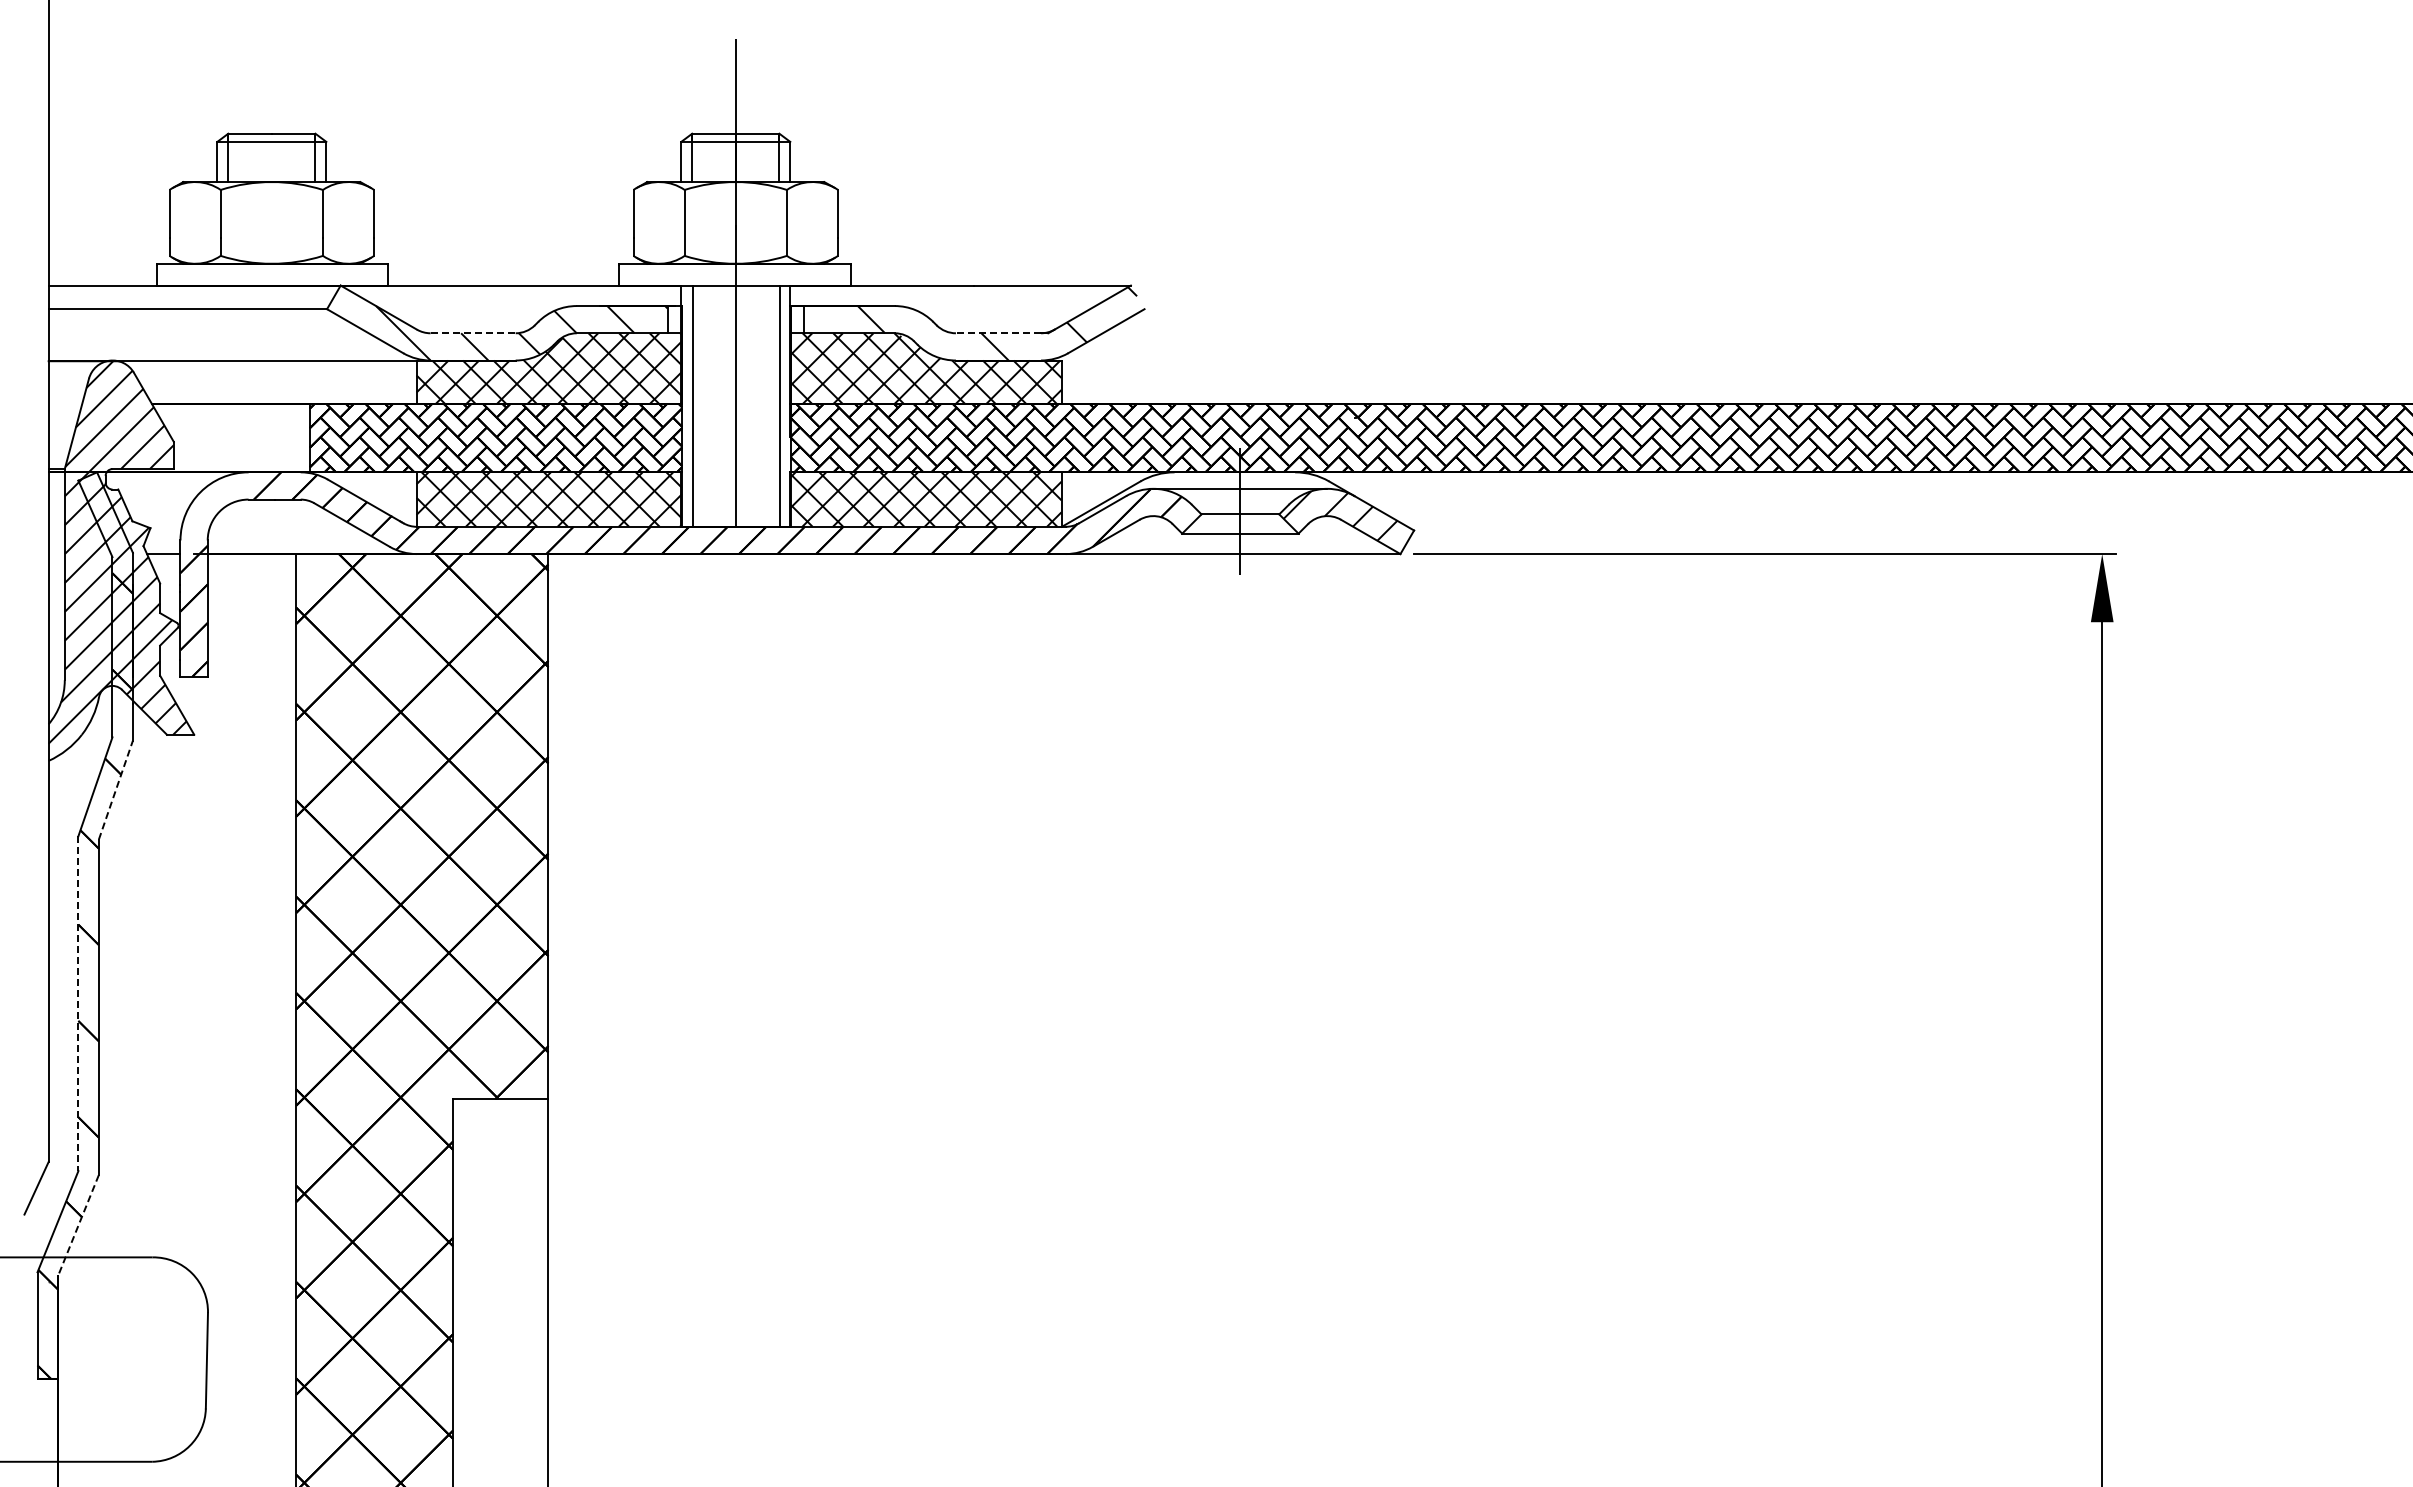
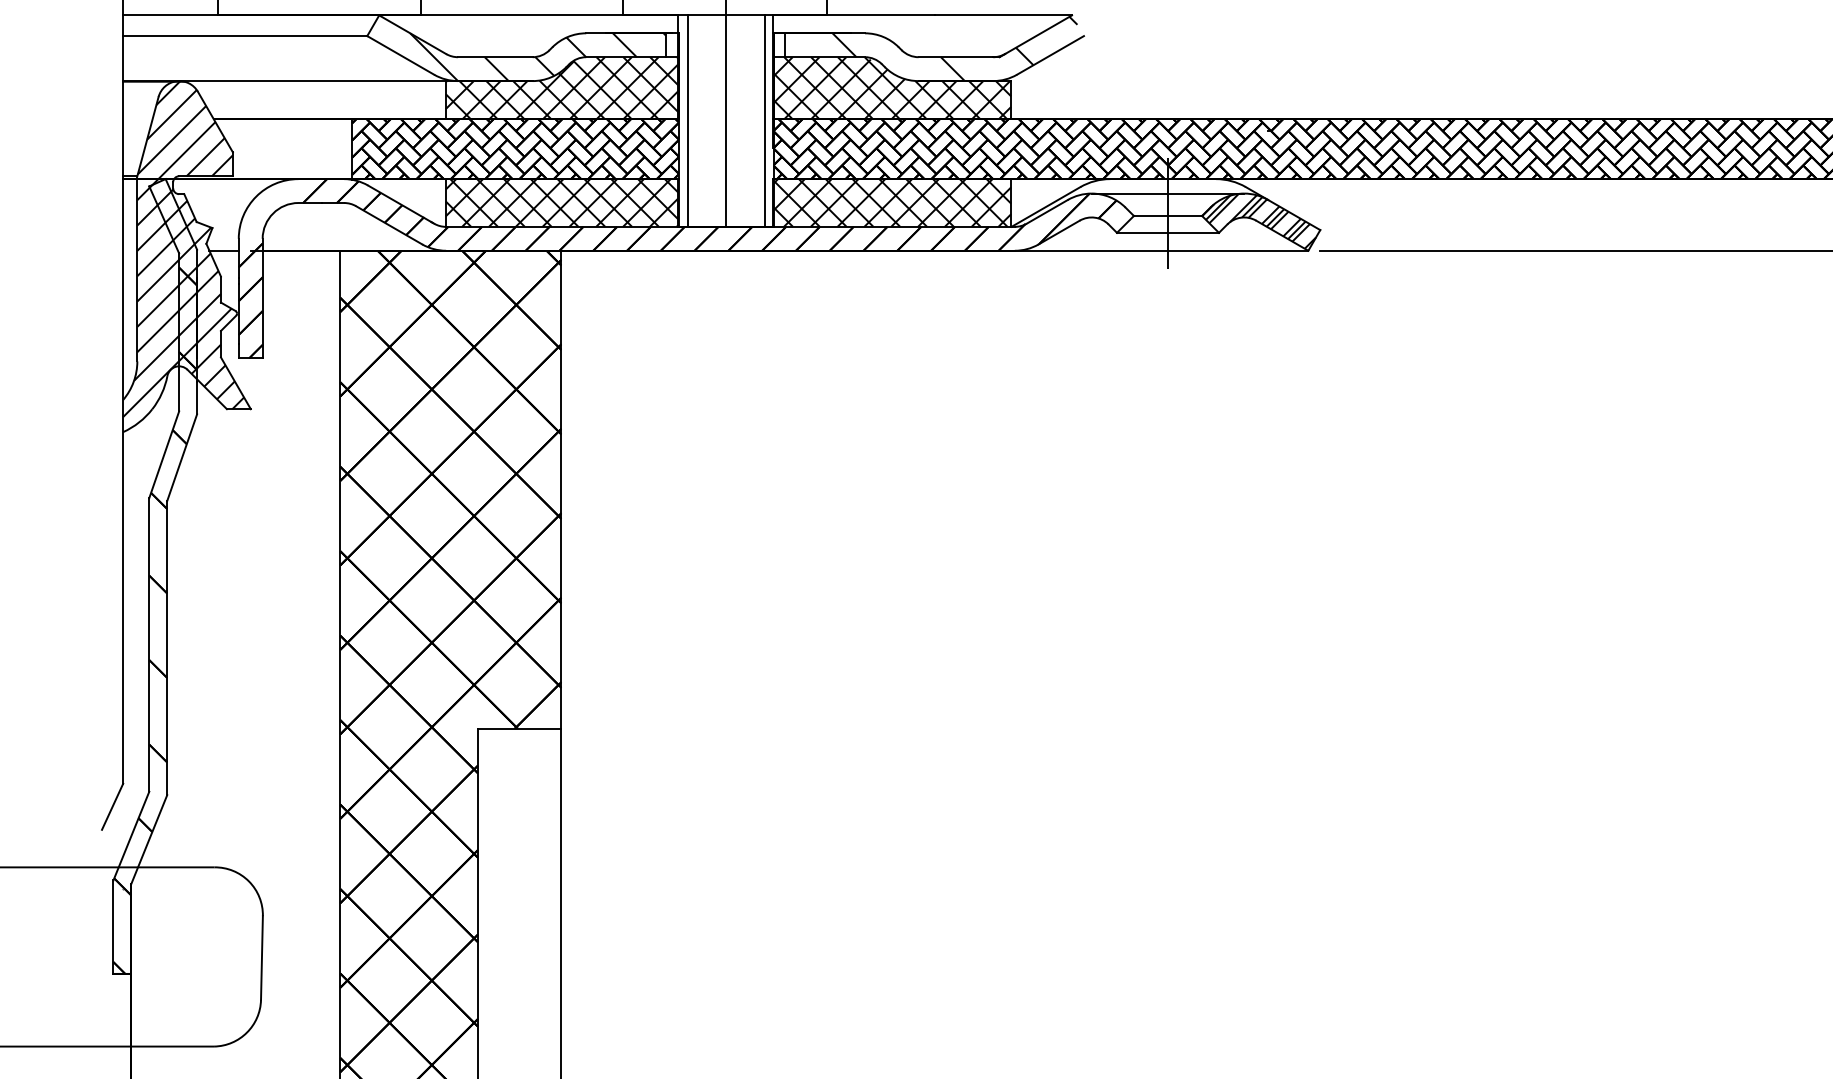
line: (473, 333) -> (495, 57), dashed -> solid
line: (998, 333) -> (955, 57), dashed -> solid
hatch: (1344, 516) -> (1259, 217), added
hatch: (1344, 520) -> (1259, 221), added
line: (116, 789) -> (182, 457), dashed -> solid
line: (78, 1004) -> (149, 645), dashed -> solid
line: (78, 1225) -> (149, 839), dashed -> solid

